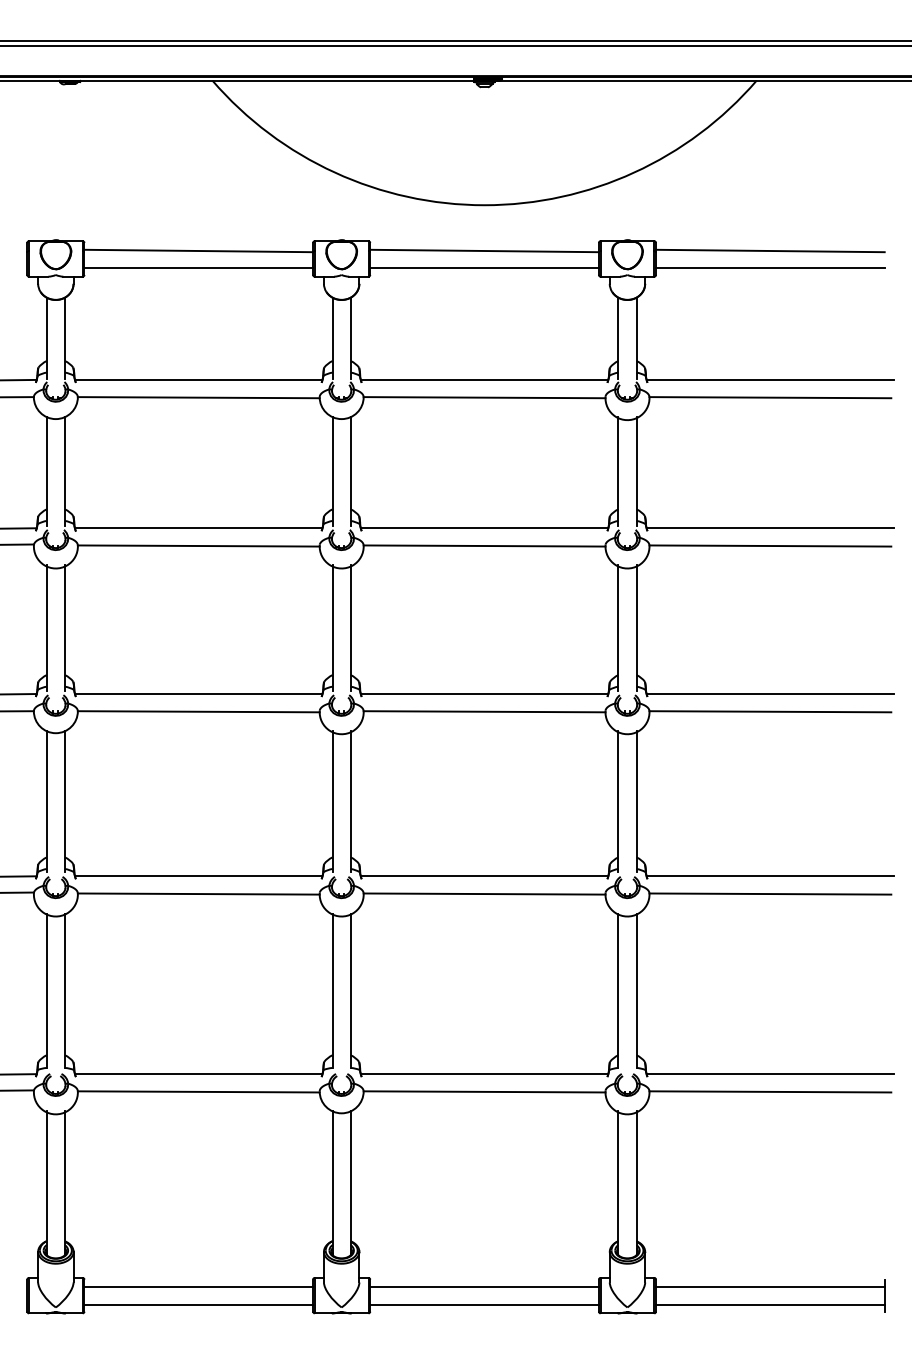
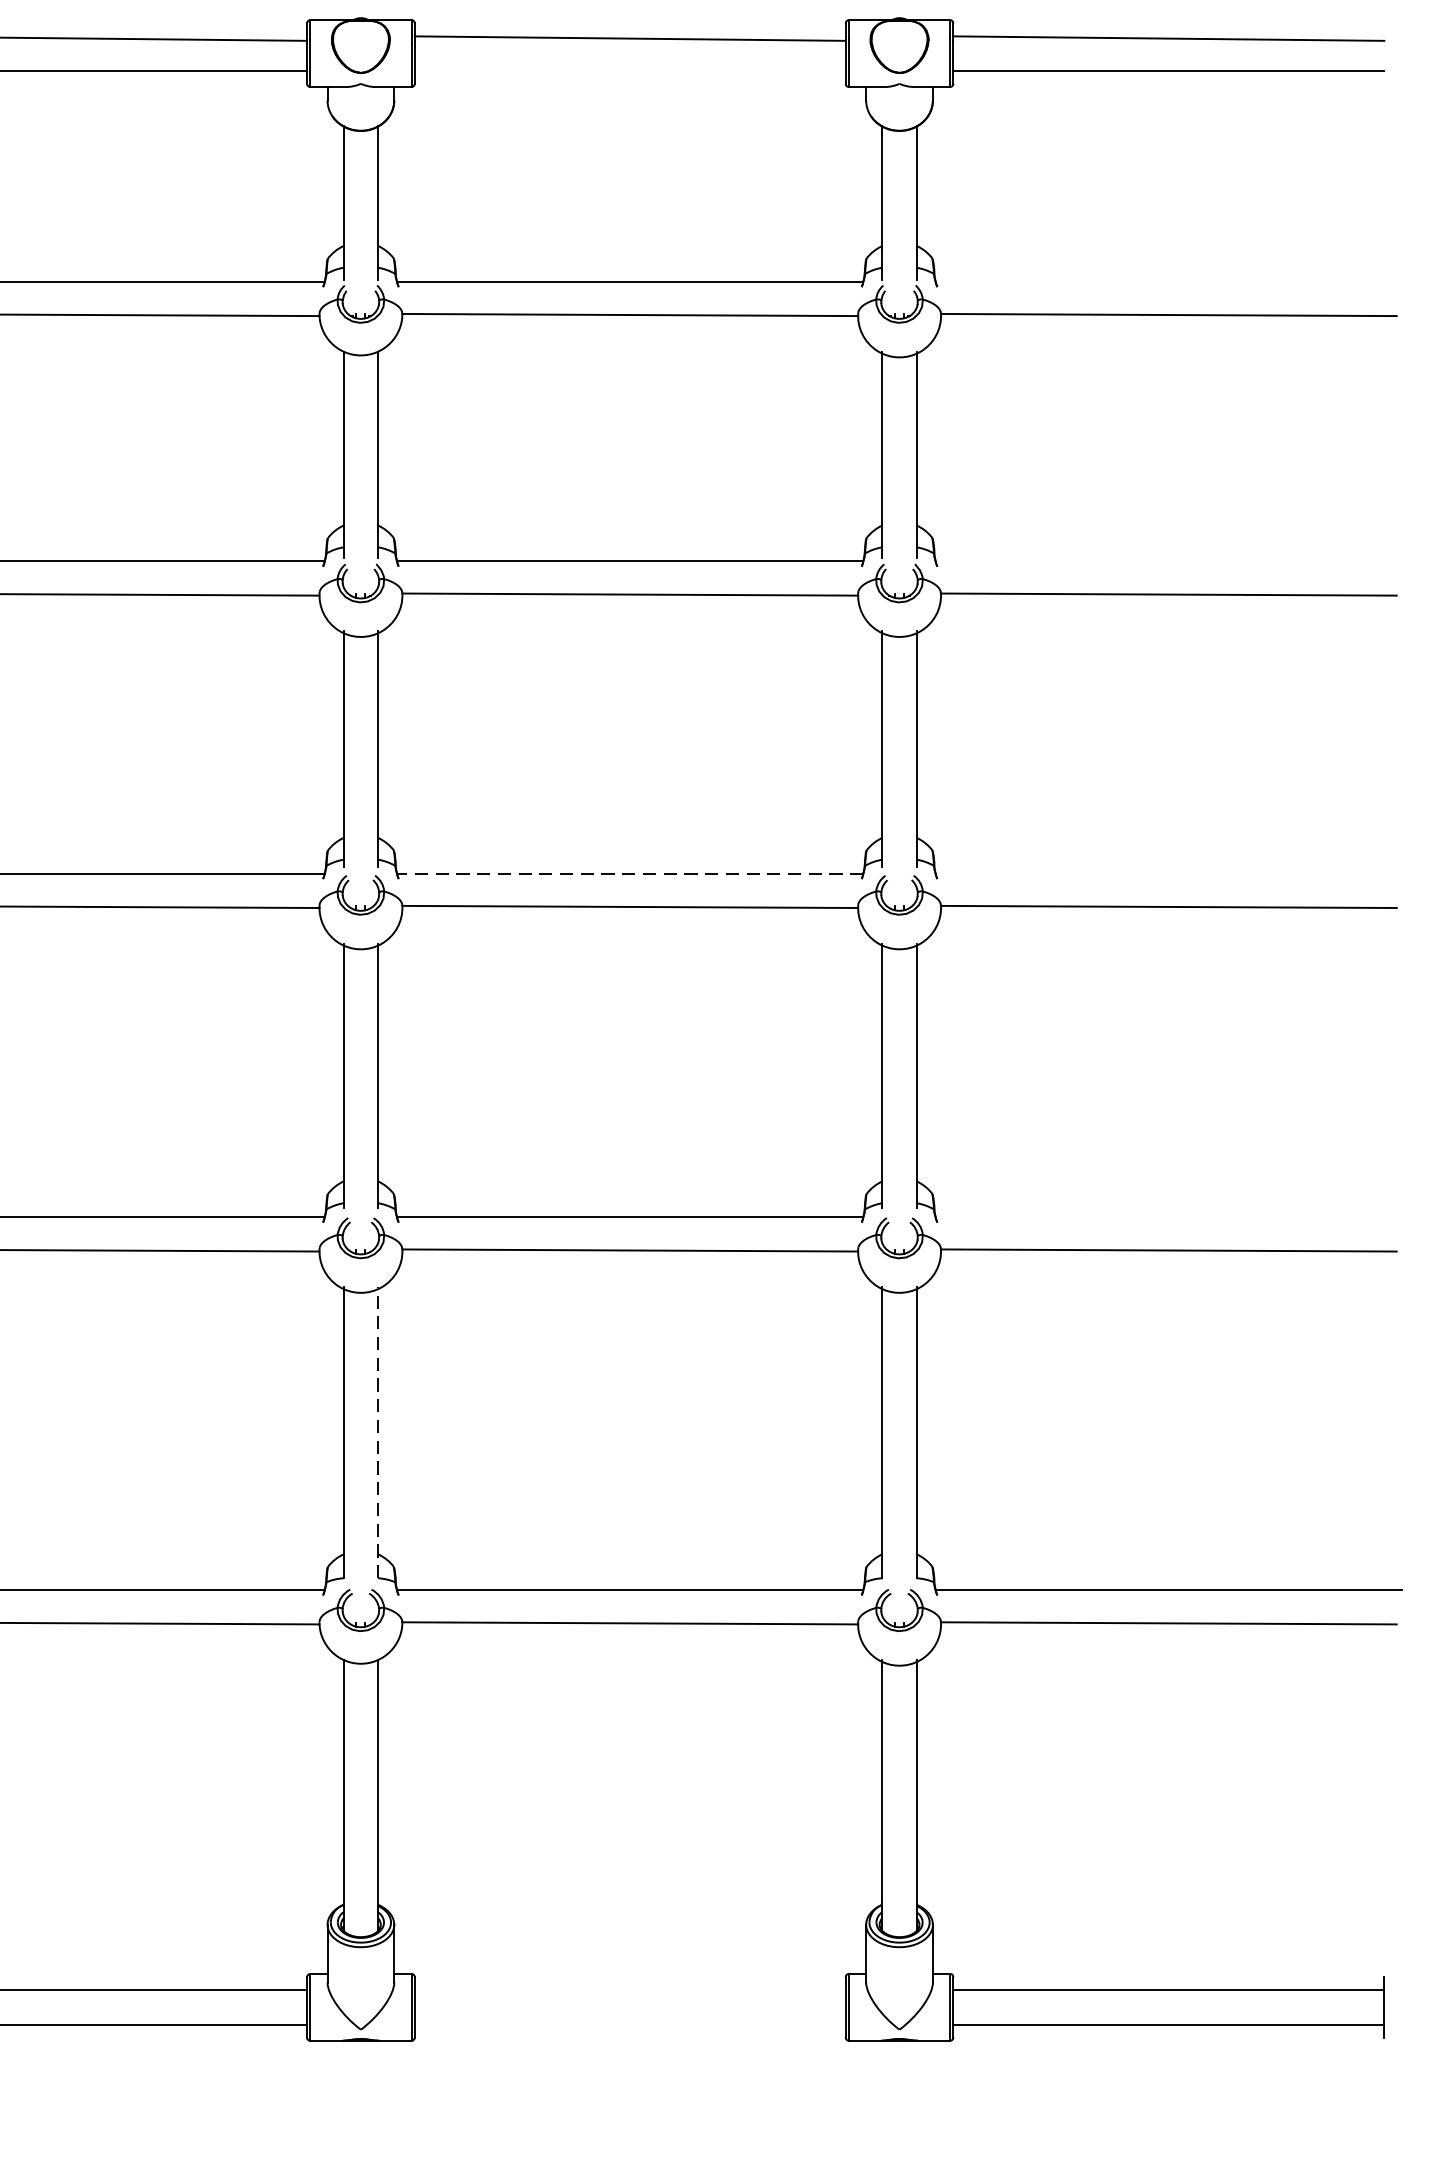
line: (484, 268) -> (630, 71), removed
line: (770, 379) -> (1169, 280), removed
line: (770, 528) -> (1169, 561), removed
line: (484, 694) -> (630, 874), solid -> dashed
line: (770, 694) -> (1169, 874), removed
line: (770, 876) -> (1169, 1217), removed
line: (350, 990) -> (377, 1432), solid -> dashed
line: (484, 1286) -> (630, 1990), removed
line: (484, 1304) -> (630, 2024), removed

